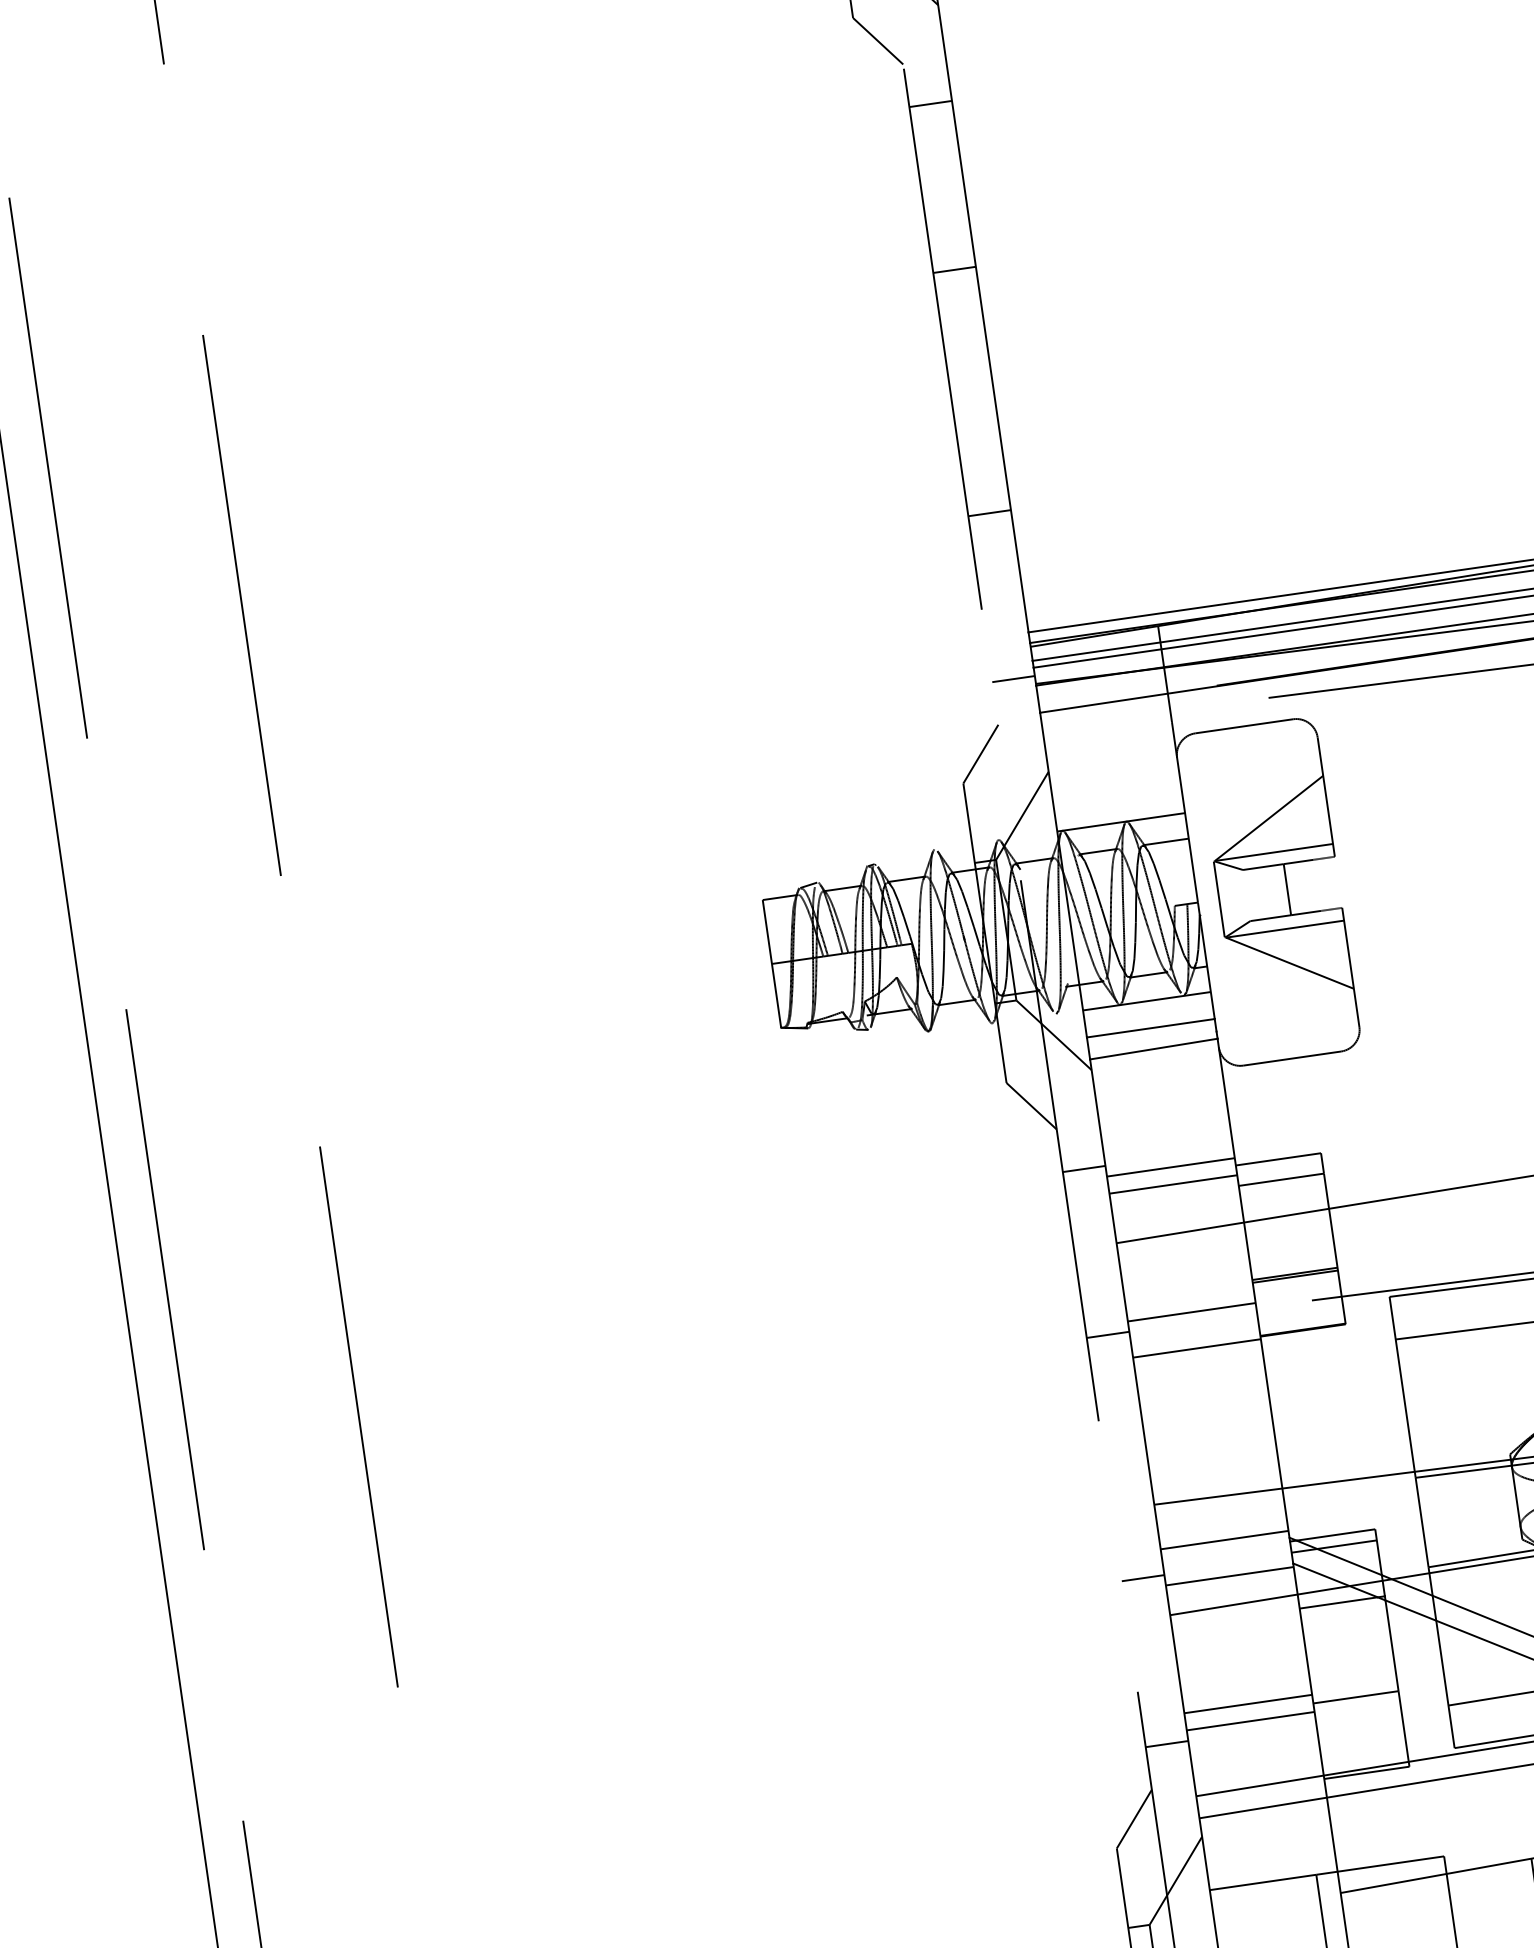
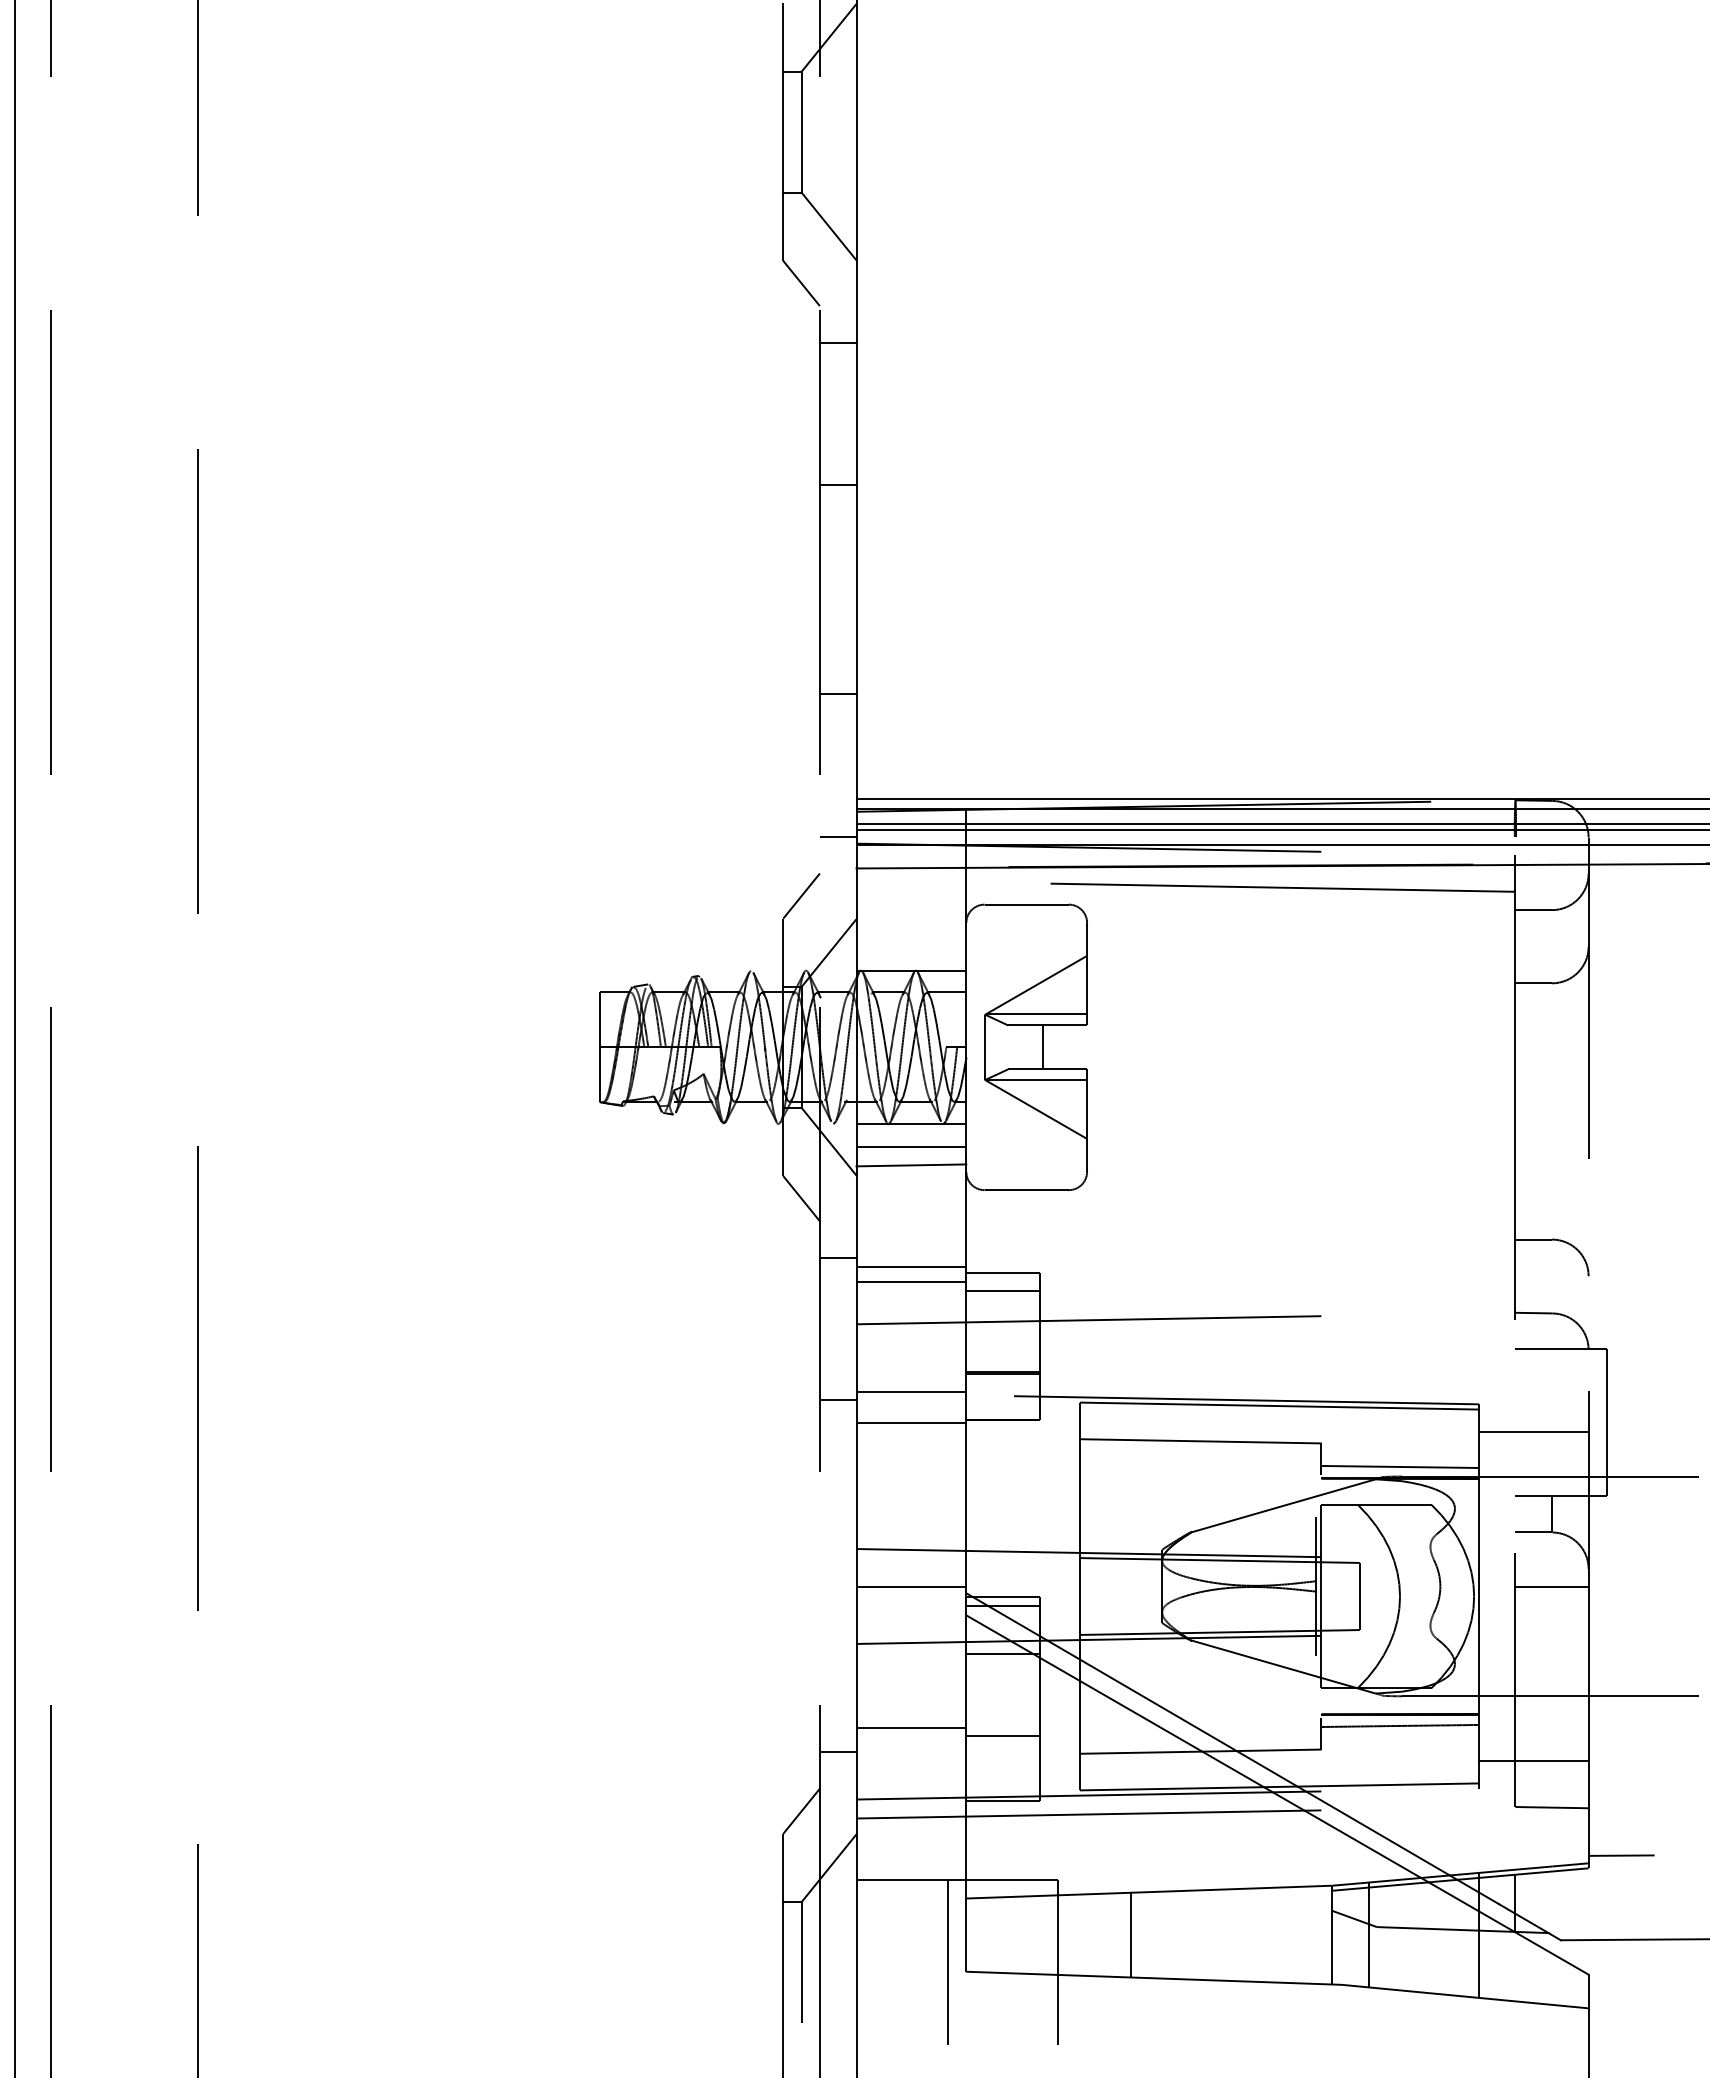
line: (1229, 1576) -> (911, 1618), removed
line: (1142, 1578) -> (837, 1609), removed
line: (1250, 1720) -> (911, 1742), removed

